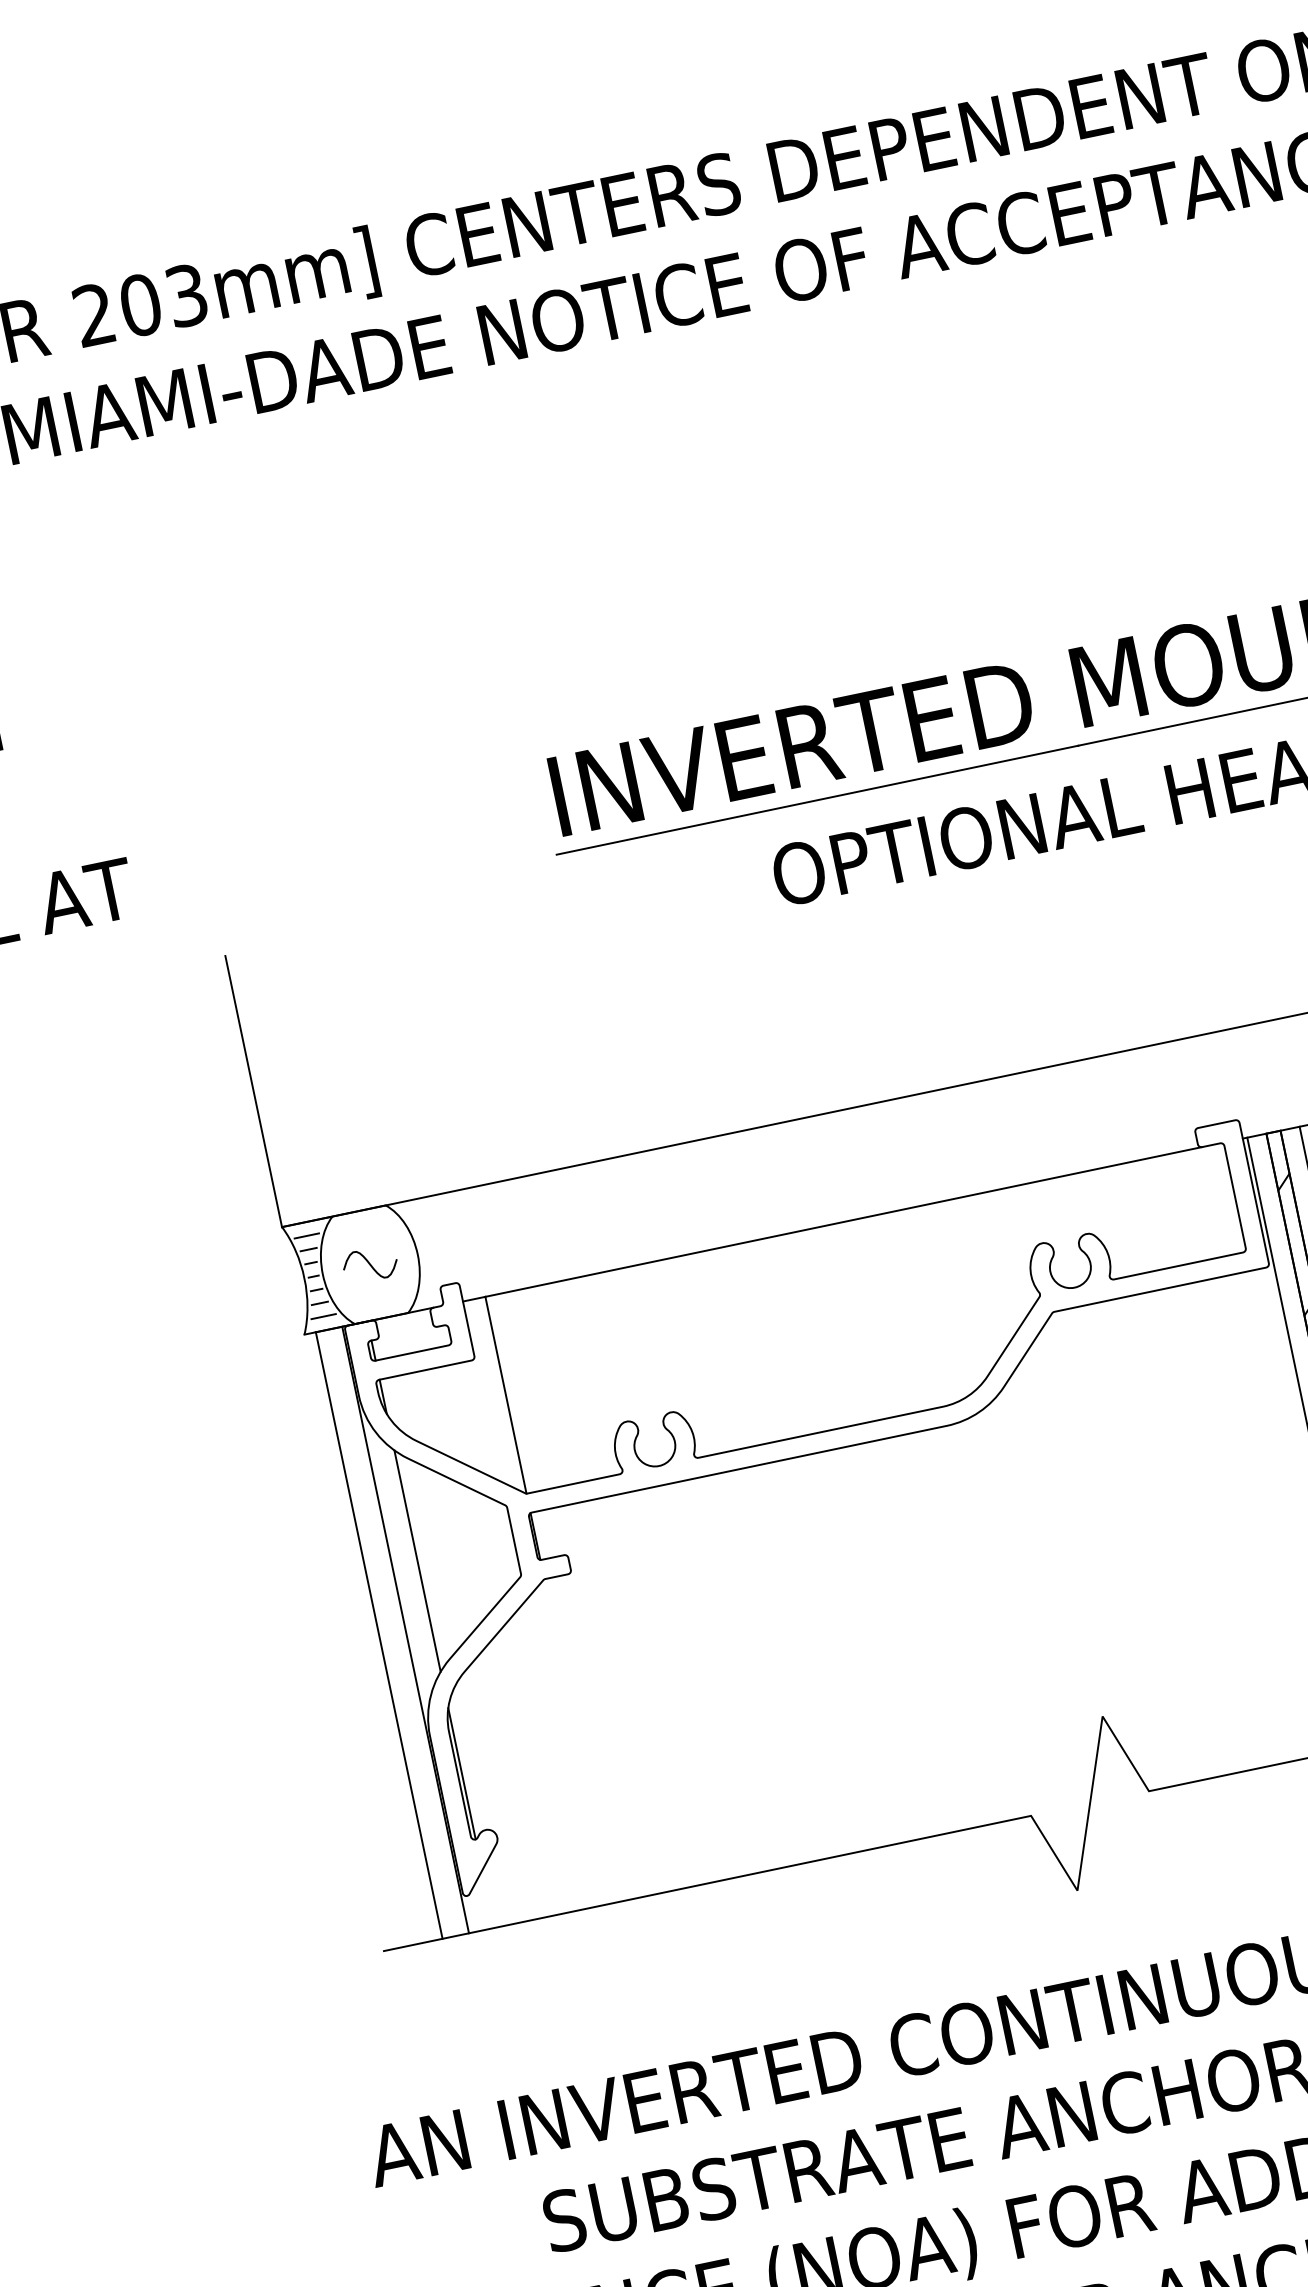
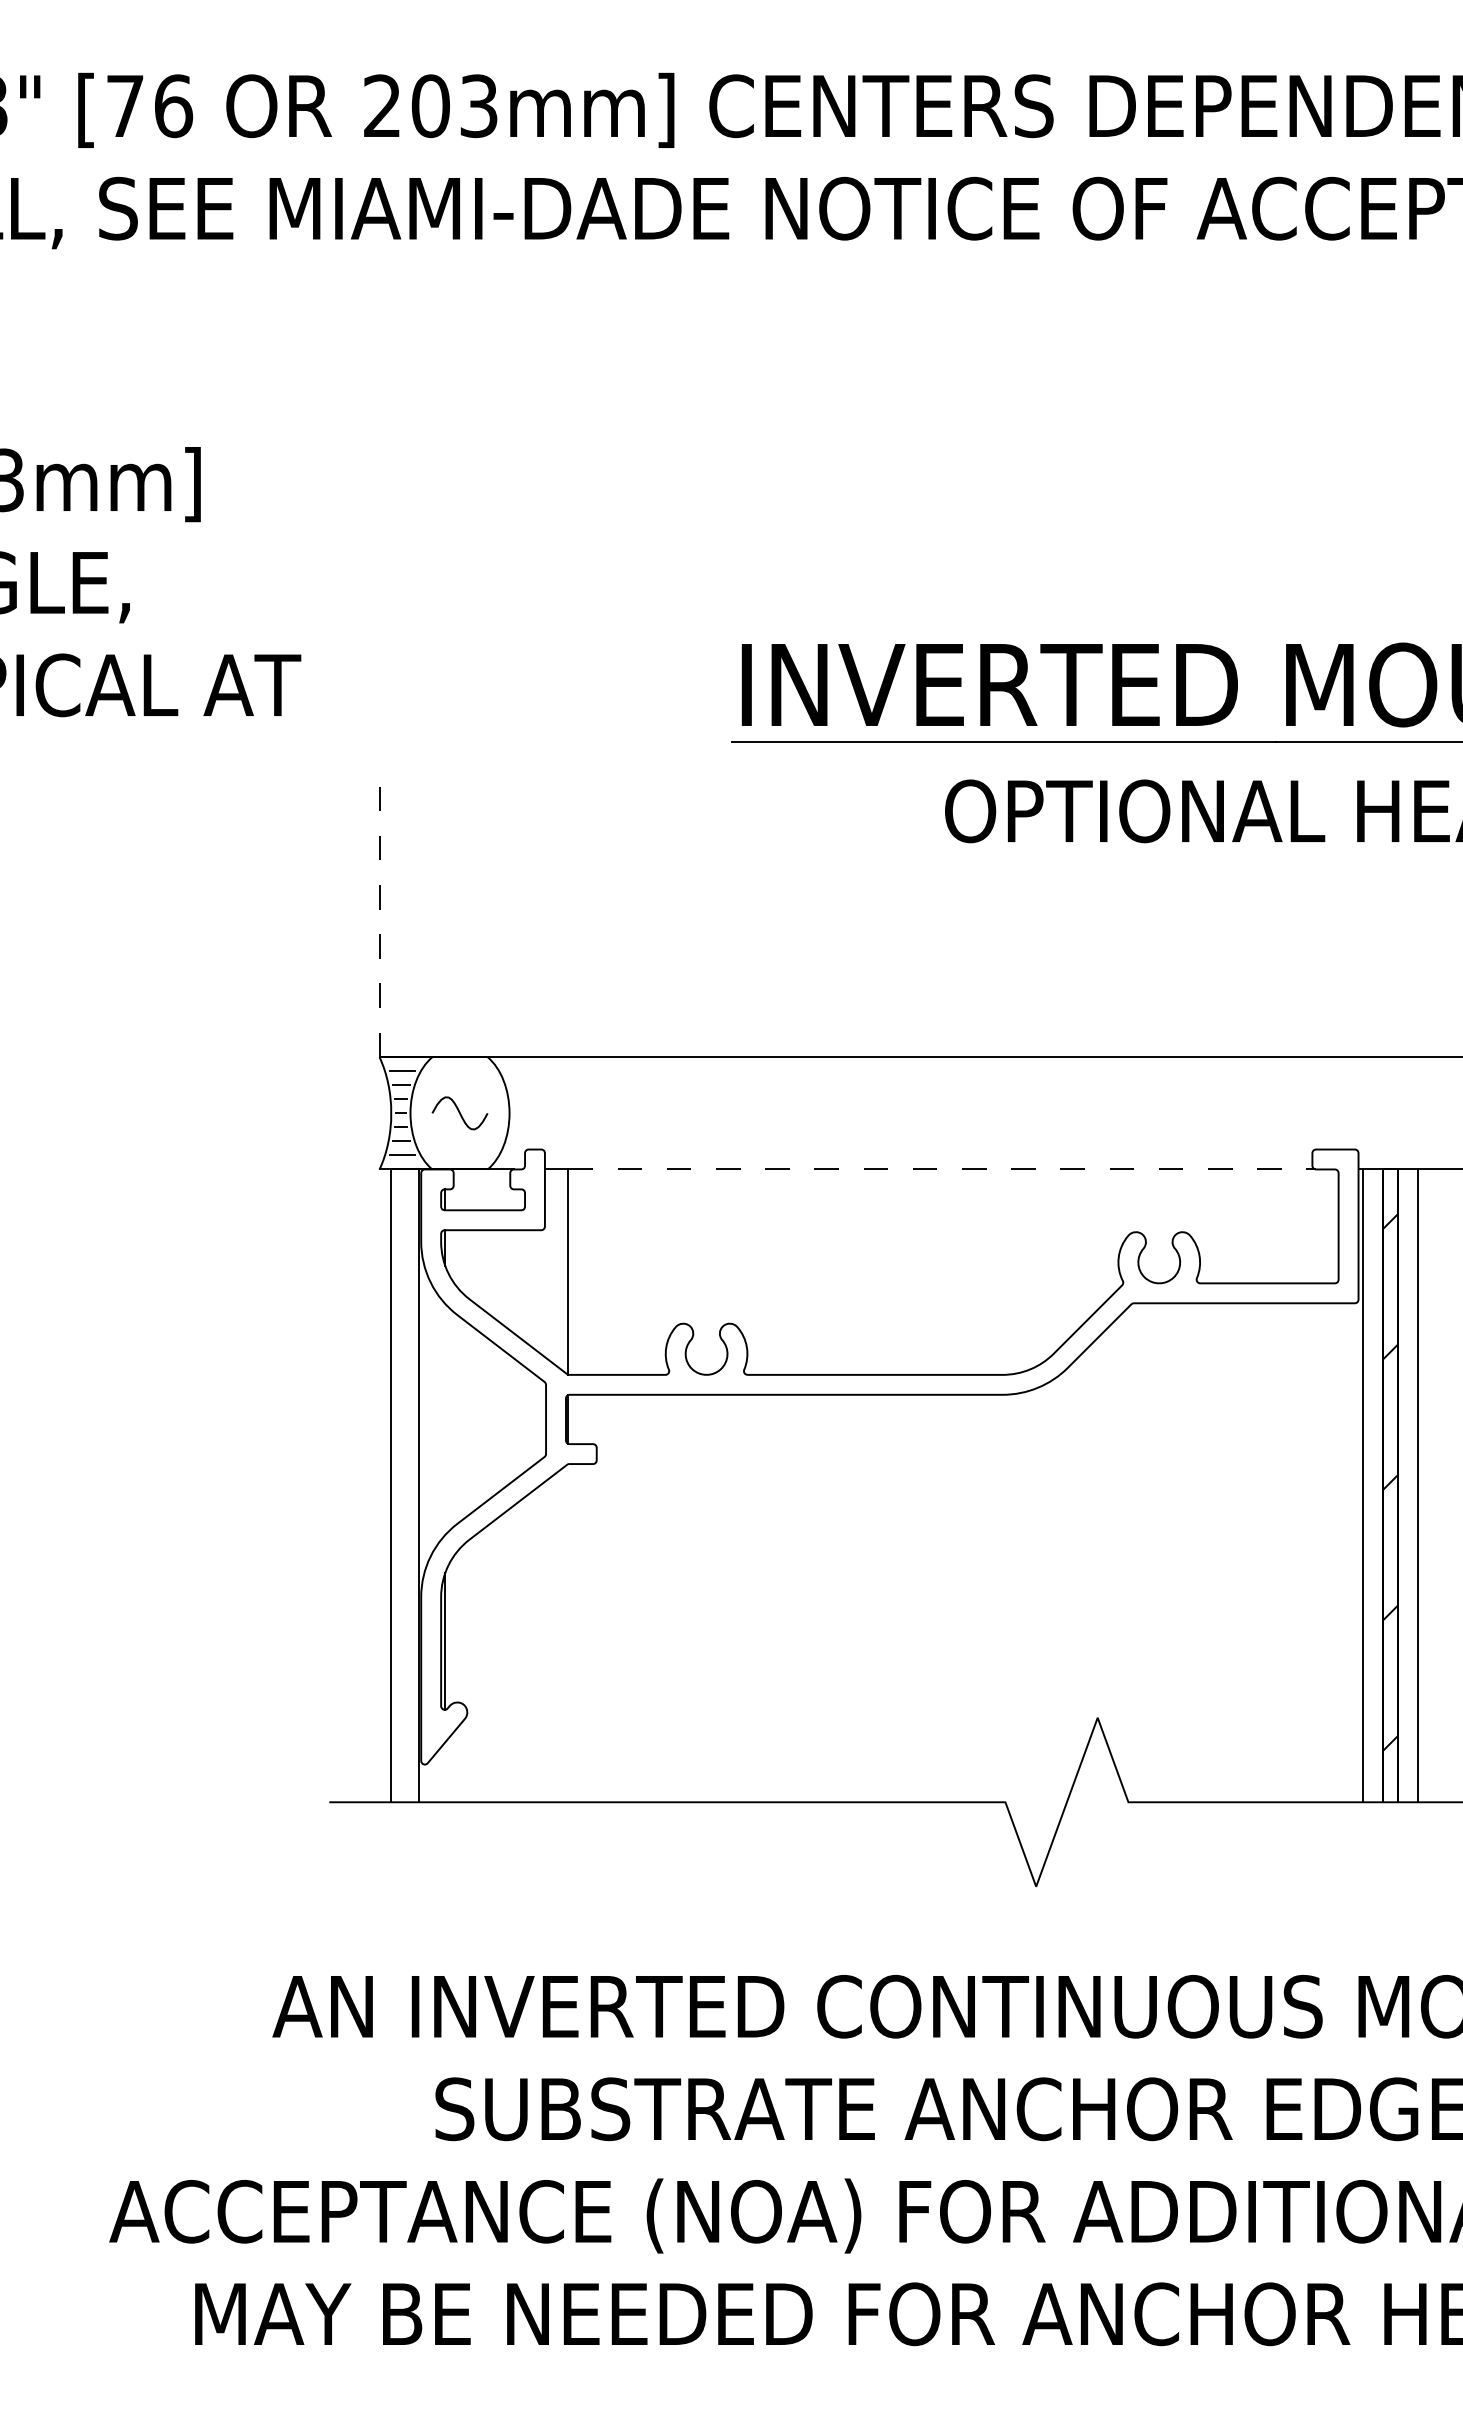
line: (253, 1091) -> (379, 915), solid -> dashed
line: (844, 1221) -> (942, 1169), solid -> dashed
line: (417, 1560) -> (445, 1418), removed

